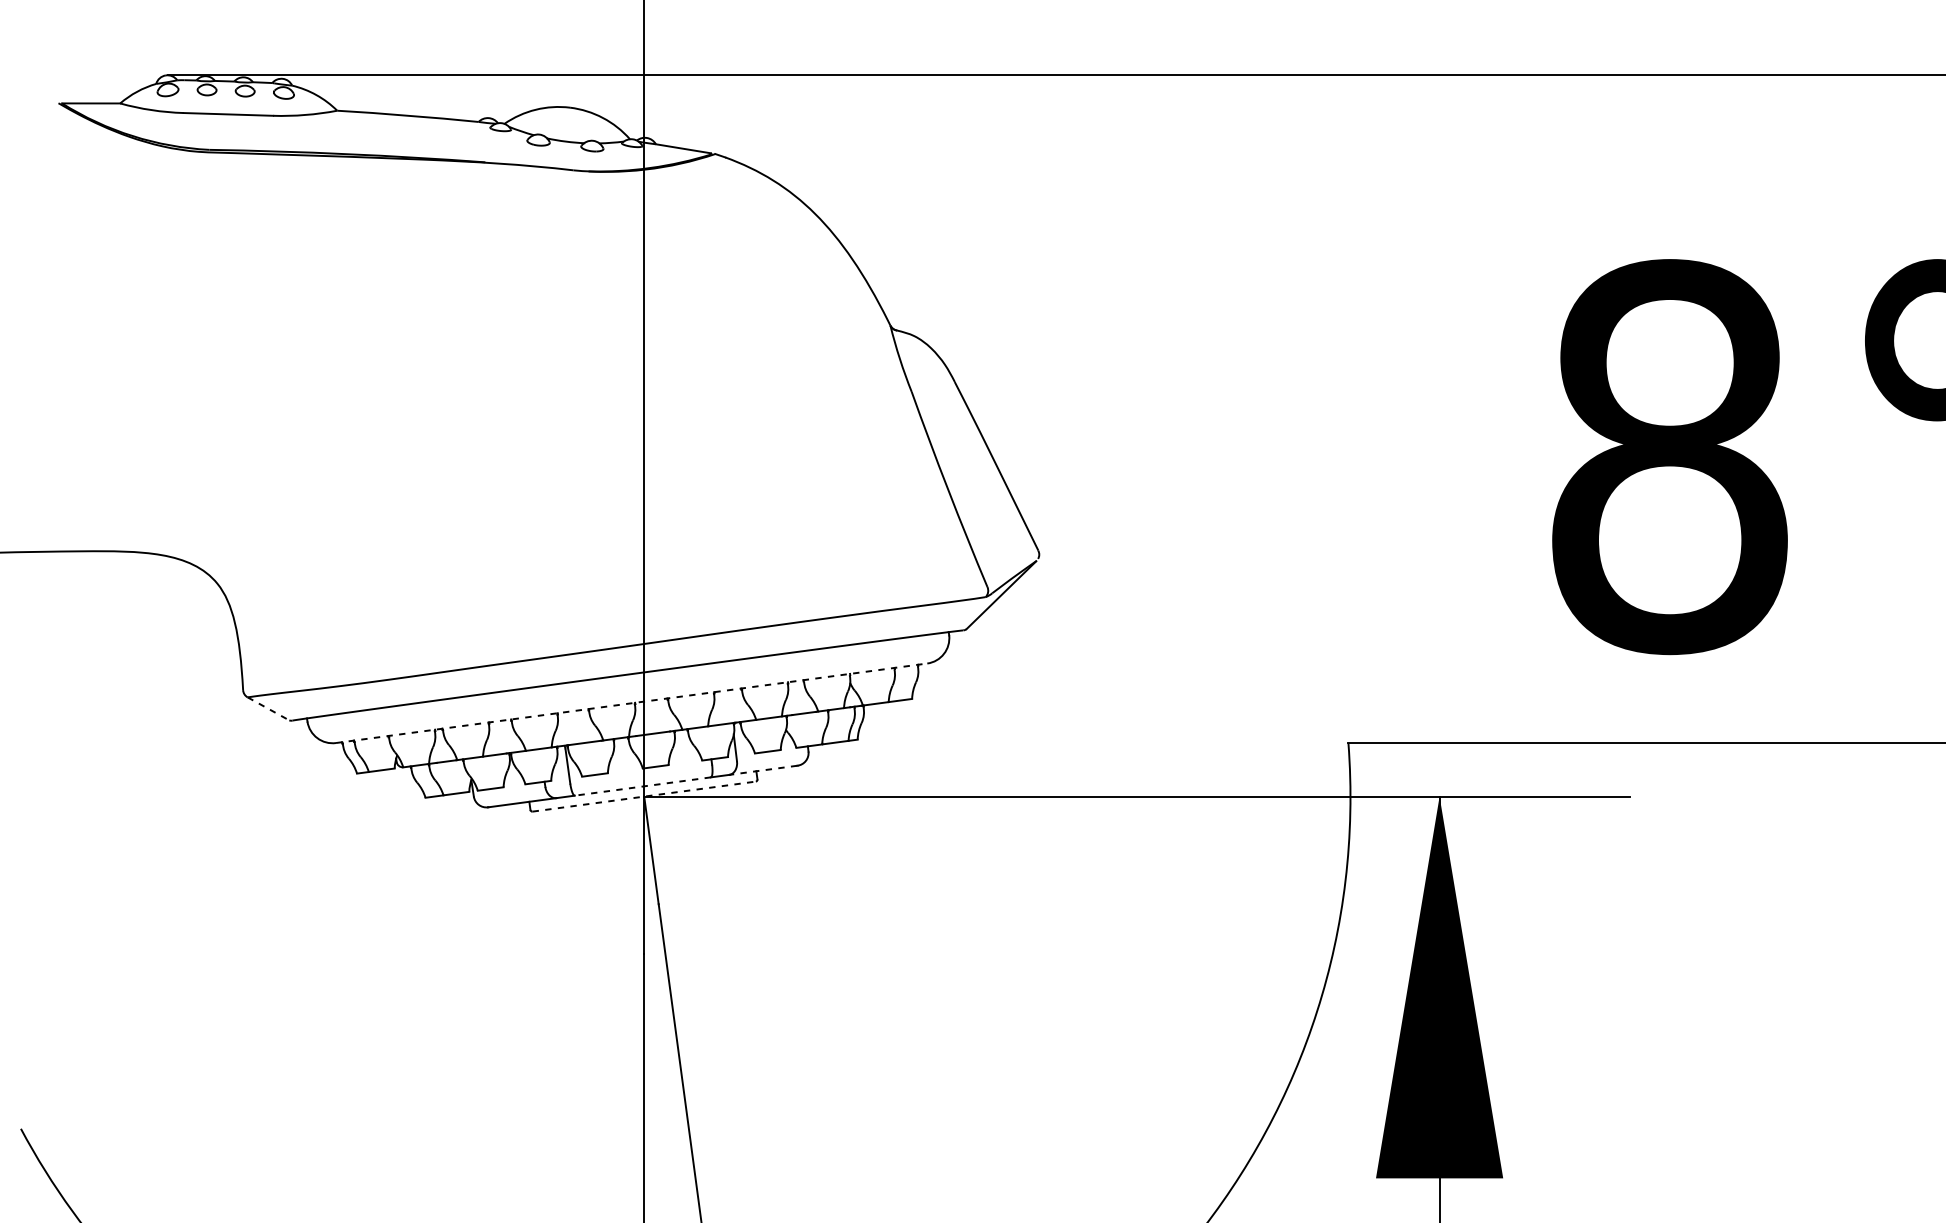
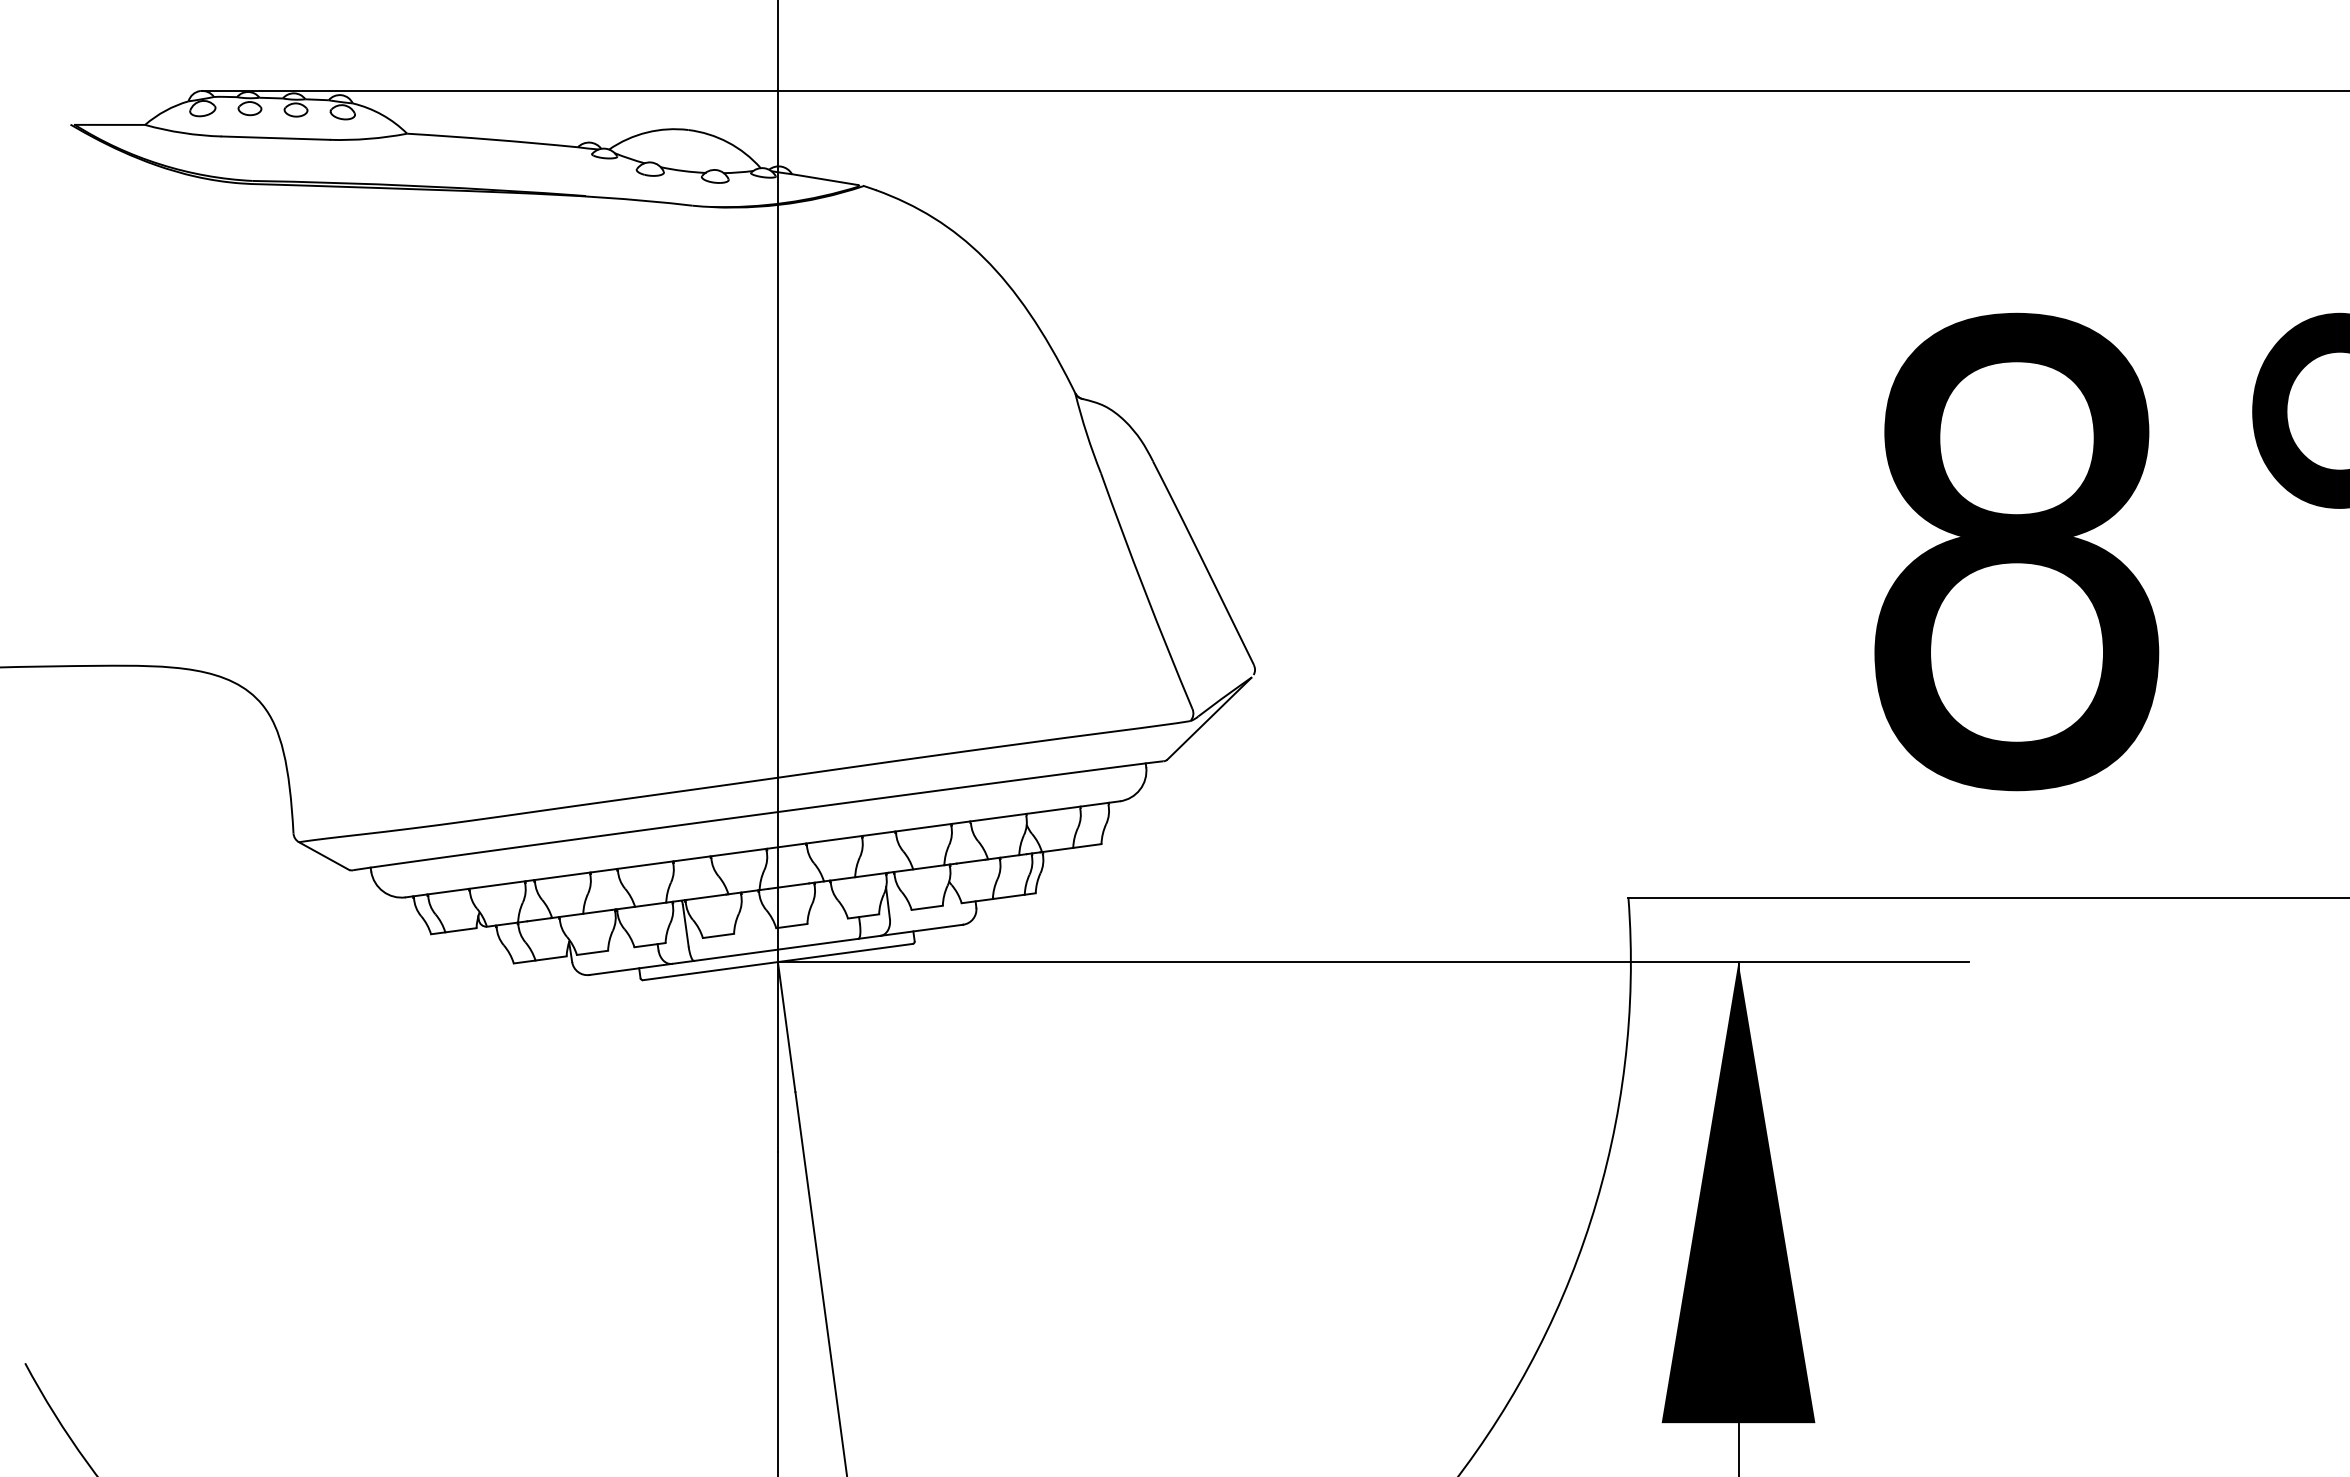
line: (632, 703) -> (763, 849), dashed -> solid
line: (268, 709) -> (324, 856), dashed -> solid
line: (763, 770) -> (921, 930), dashed -> solid
line: (643, 786) -> (776, 949), dashed -> solid
line: (644, 796) -> (778, 962), dashed -> solid

